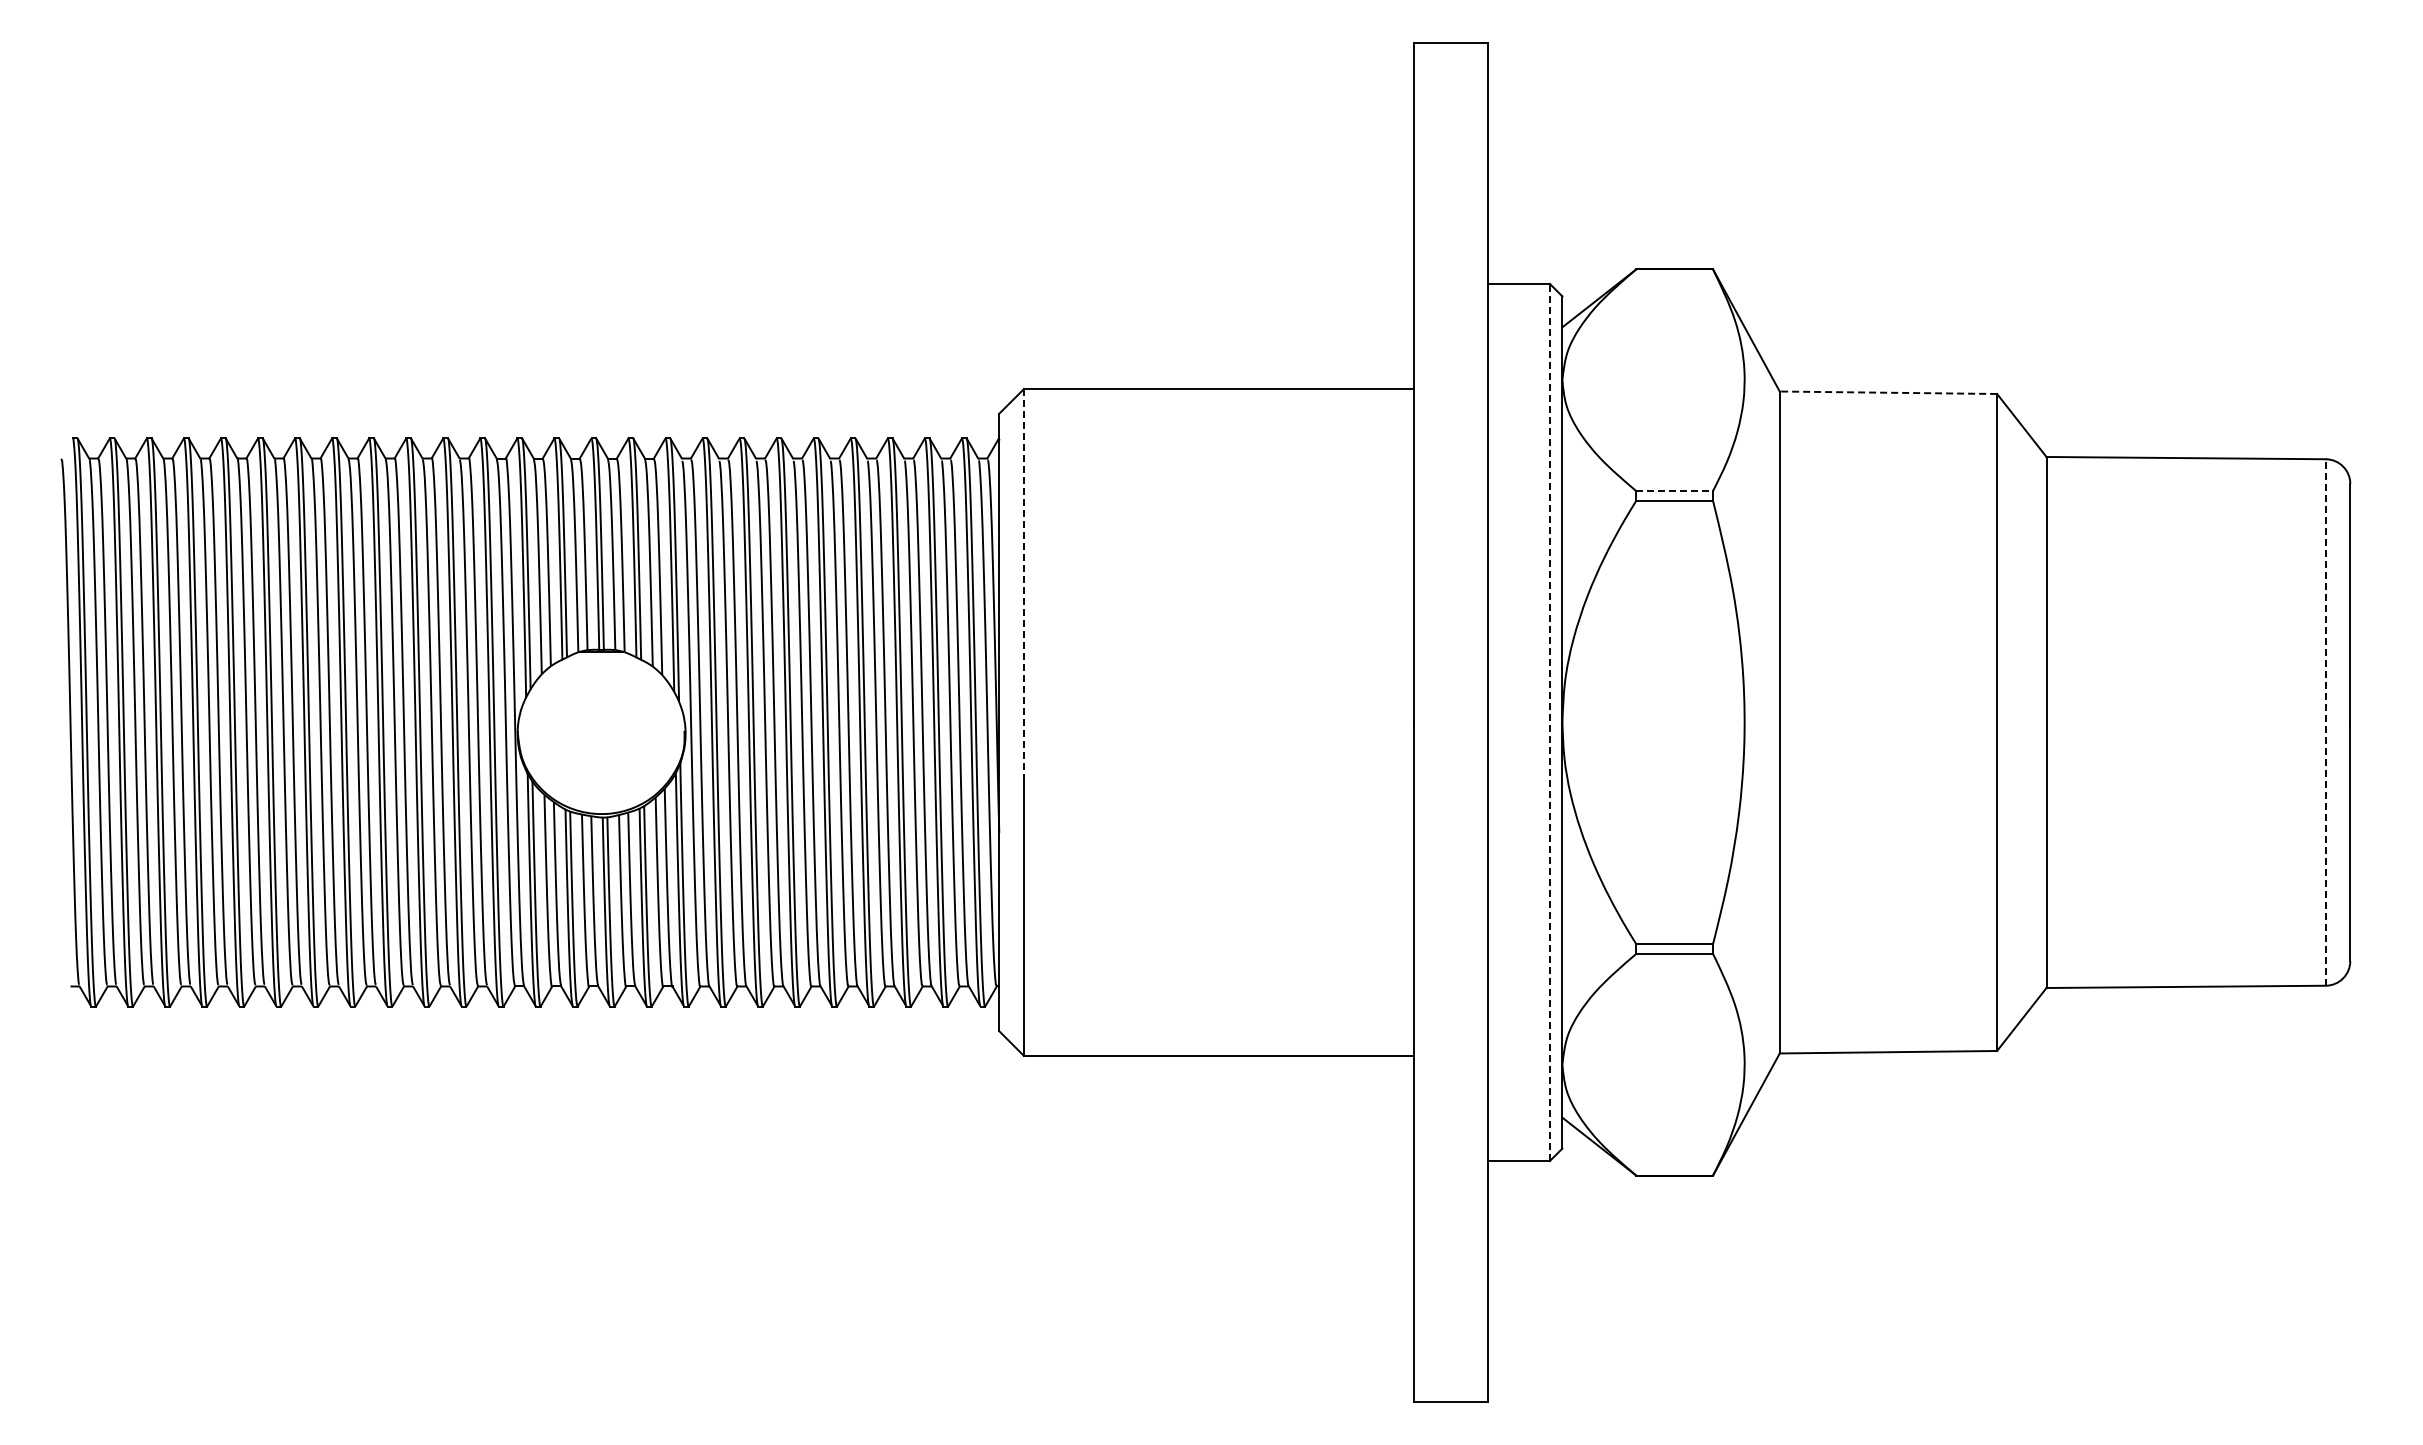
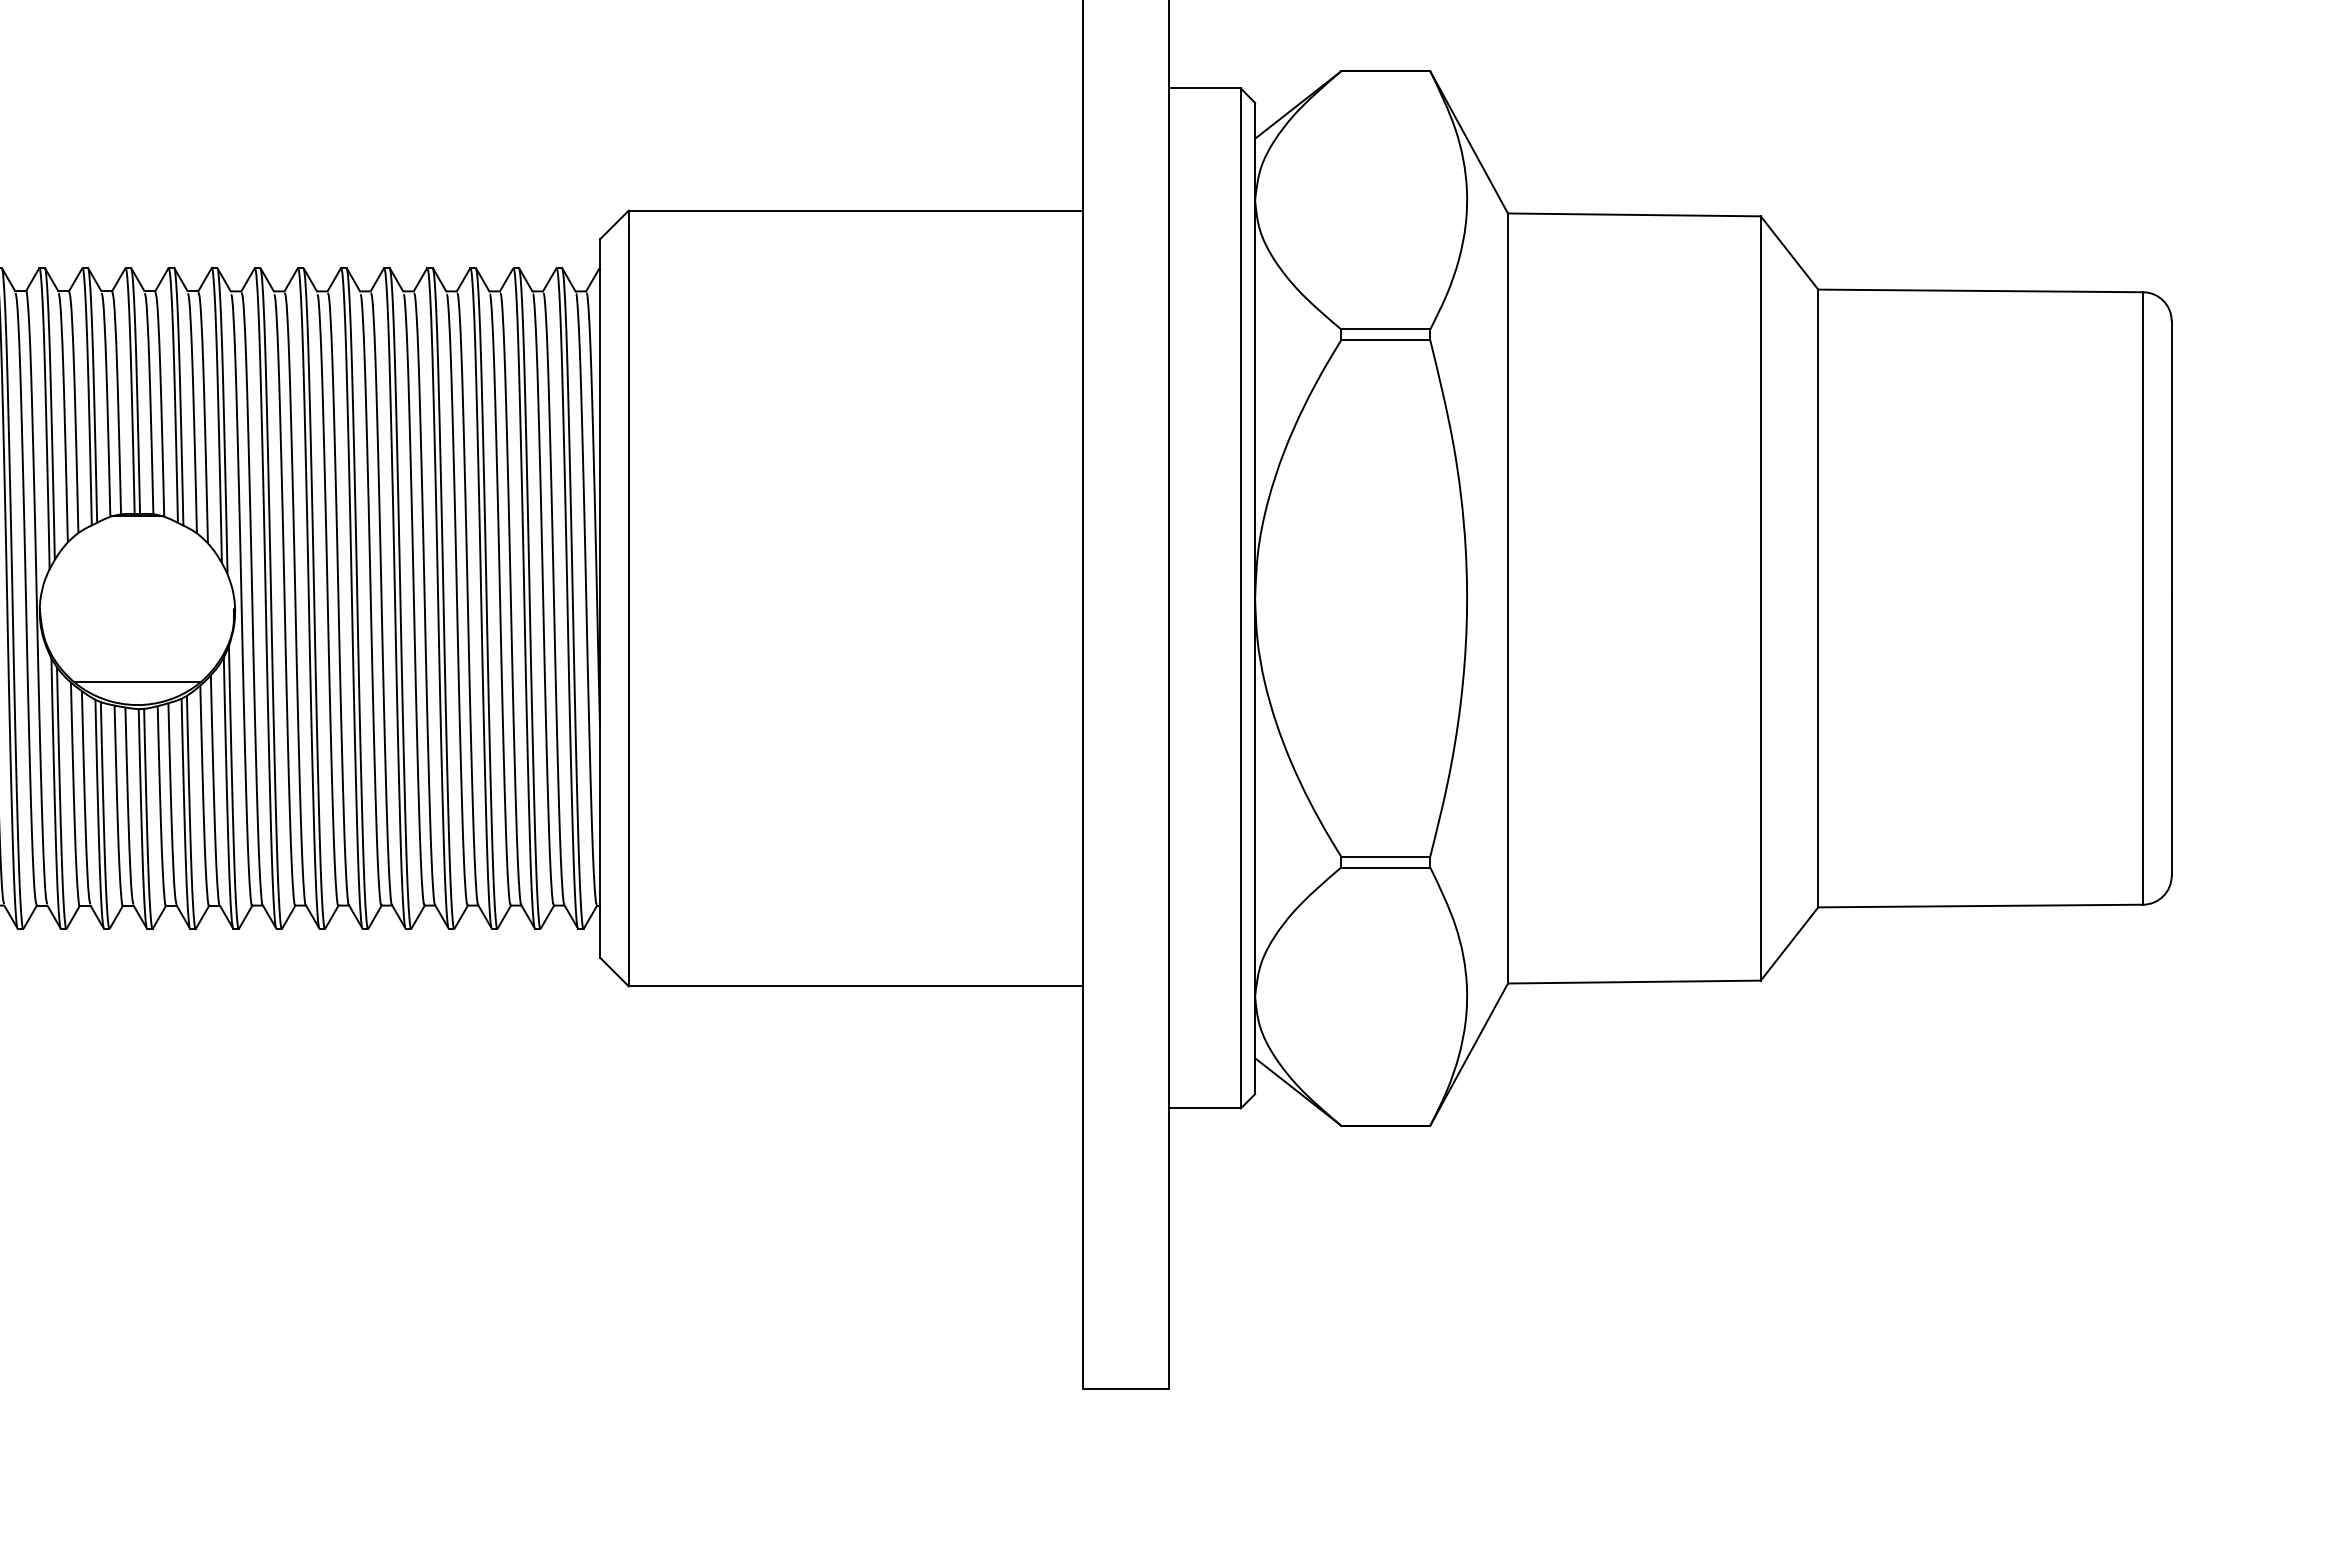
line: (1888, 392) -> (1634, 214), dashed -> solid
line: (1675, 491) -> (1386, 329), dashed -> solid
line: (1023, 583) -> (628, 436), dashed -> solid
line: (1550, 722) -> (1241, 598), dashed -> solid
line: (2325, 722) -> (2142, 598), dashed -> solid
line: (601, 794) -> (137, 682), added

